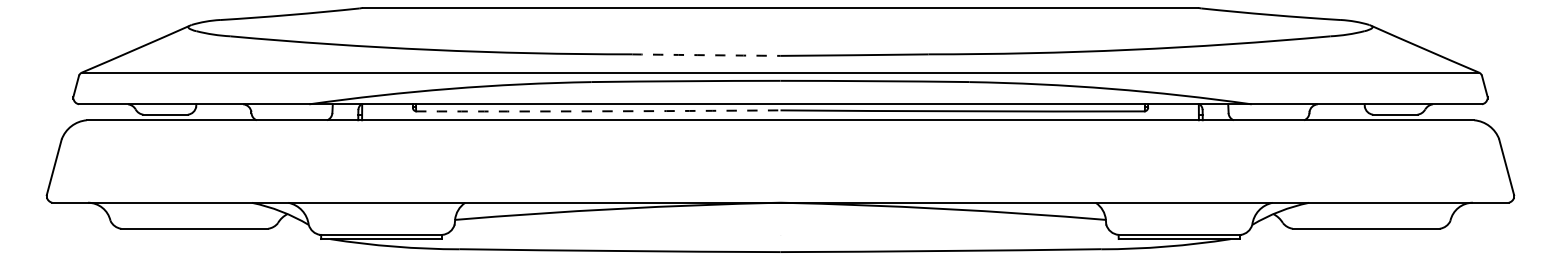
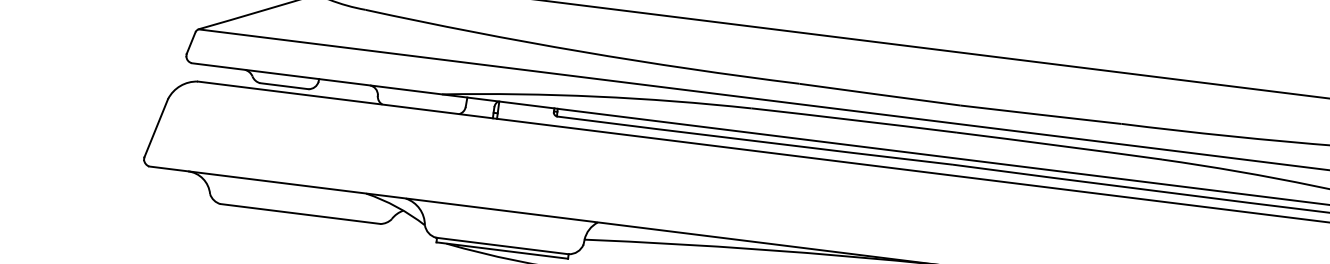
arc: (706, 55) -> (879, 95), dashed -> solid
arc: (598, 111) -> (755, 141), dashed -> solid

